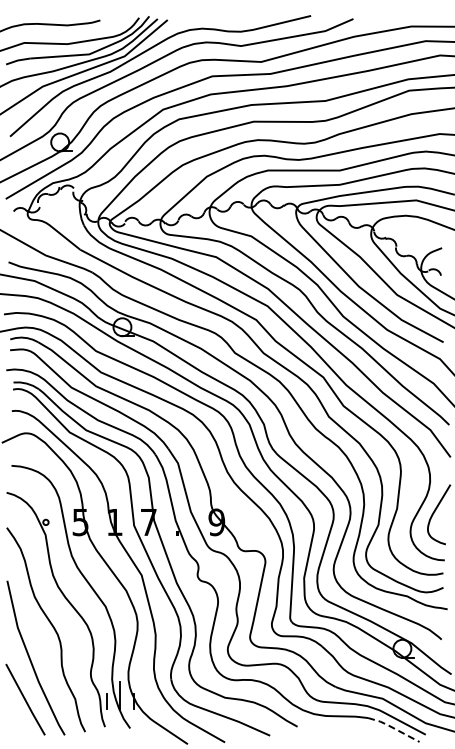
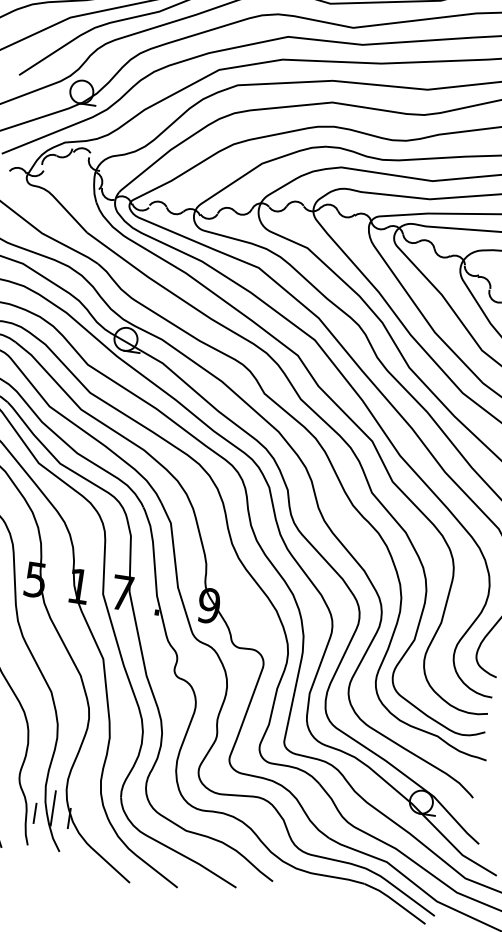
line: (393, 727) -> (395, 900), dashed -> solid

